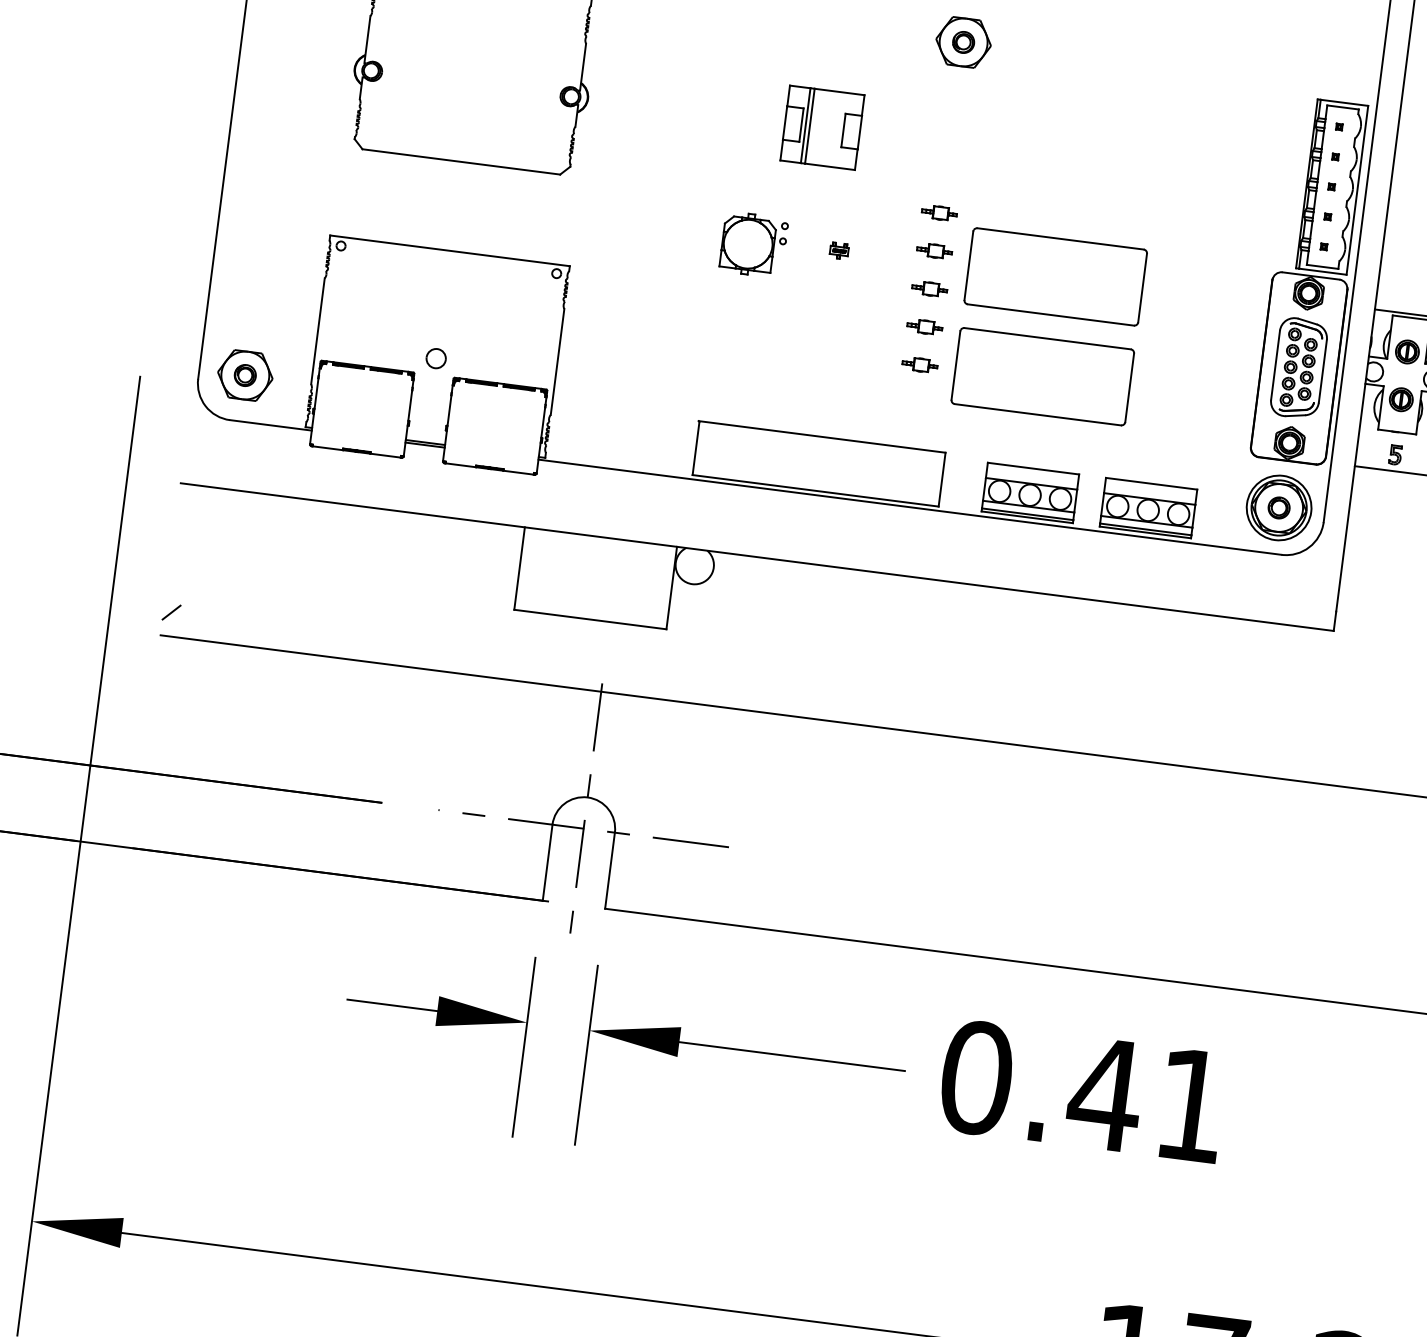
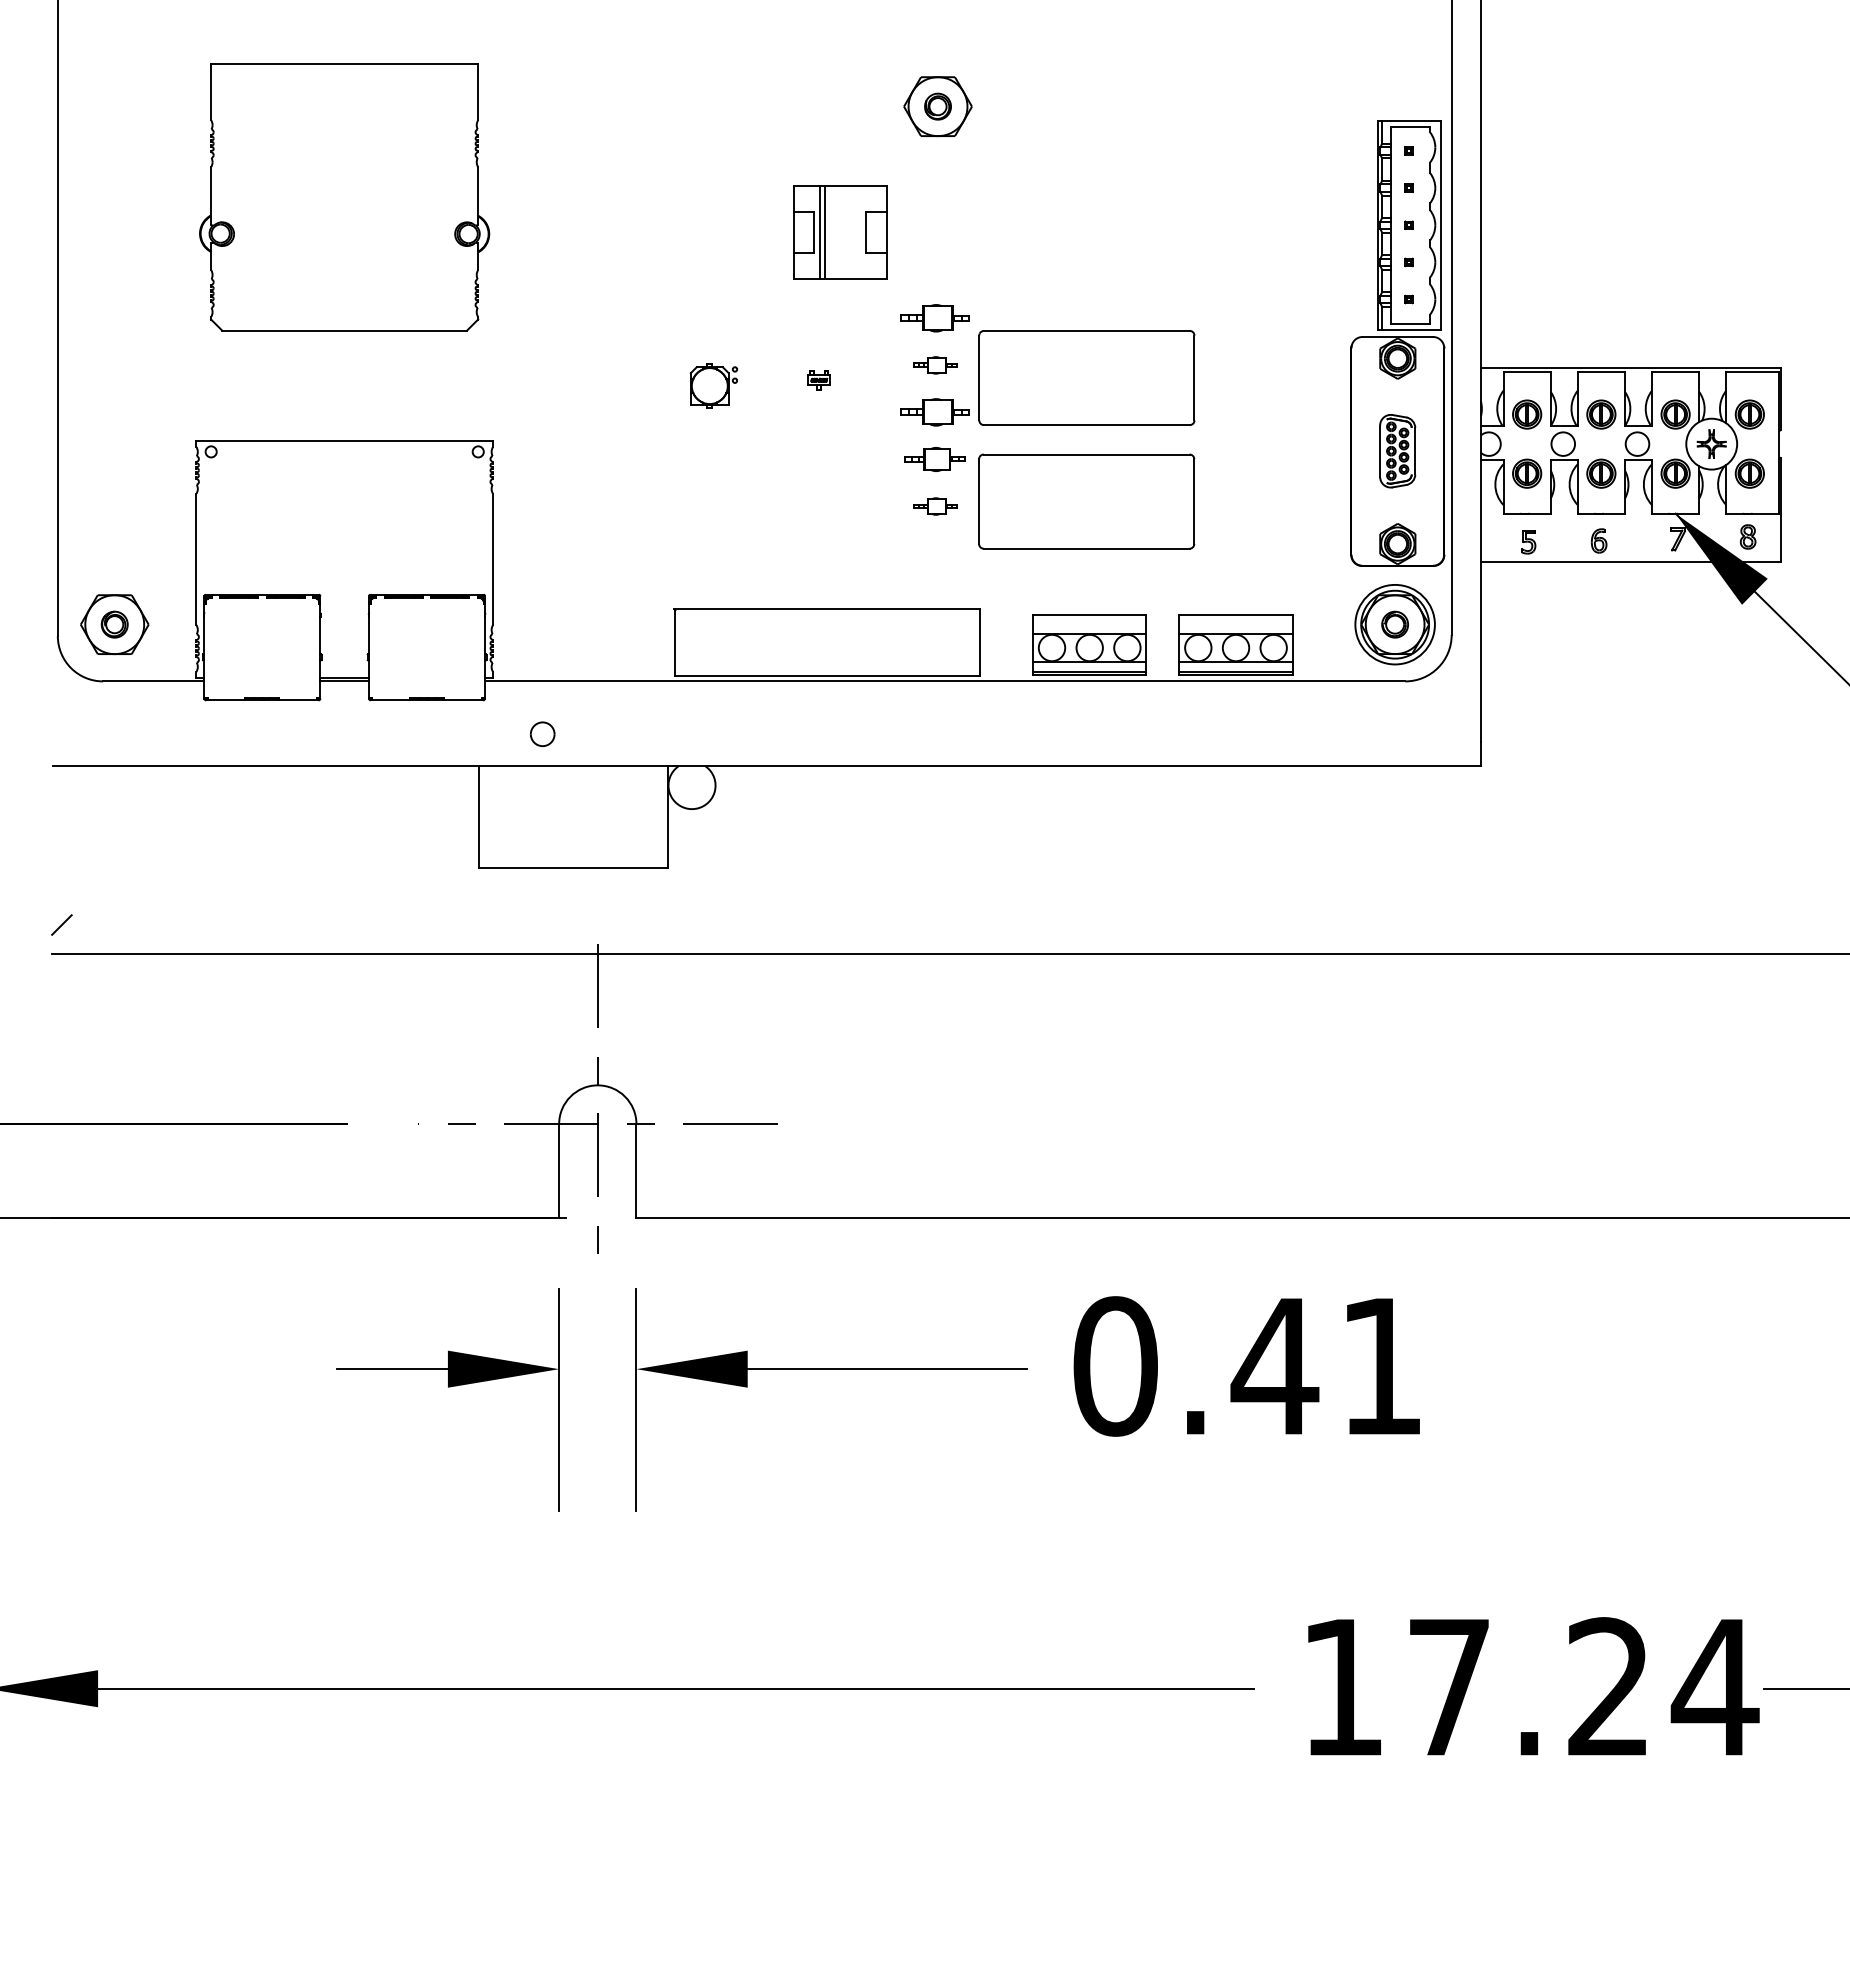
part: (822, 127) -> (840, 232), moved
part: (939, 213) -> (935, 318), size x1.6
part: (753, 244) -> (713, 385), size x0.6
part: (929, 289) -> (935, 412), size x1.6
part: (925, 327) -> (935, 459), size x1.4
part: (436, 357) -> (542, 733), moved
part: (1299, 367) -> (1397, 450), size x0.6

